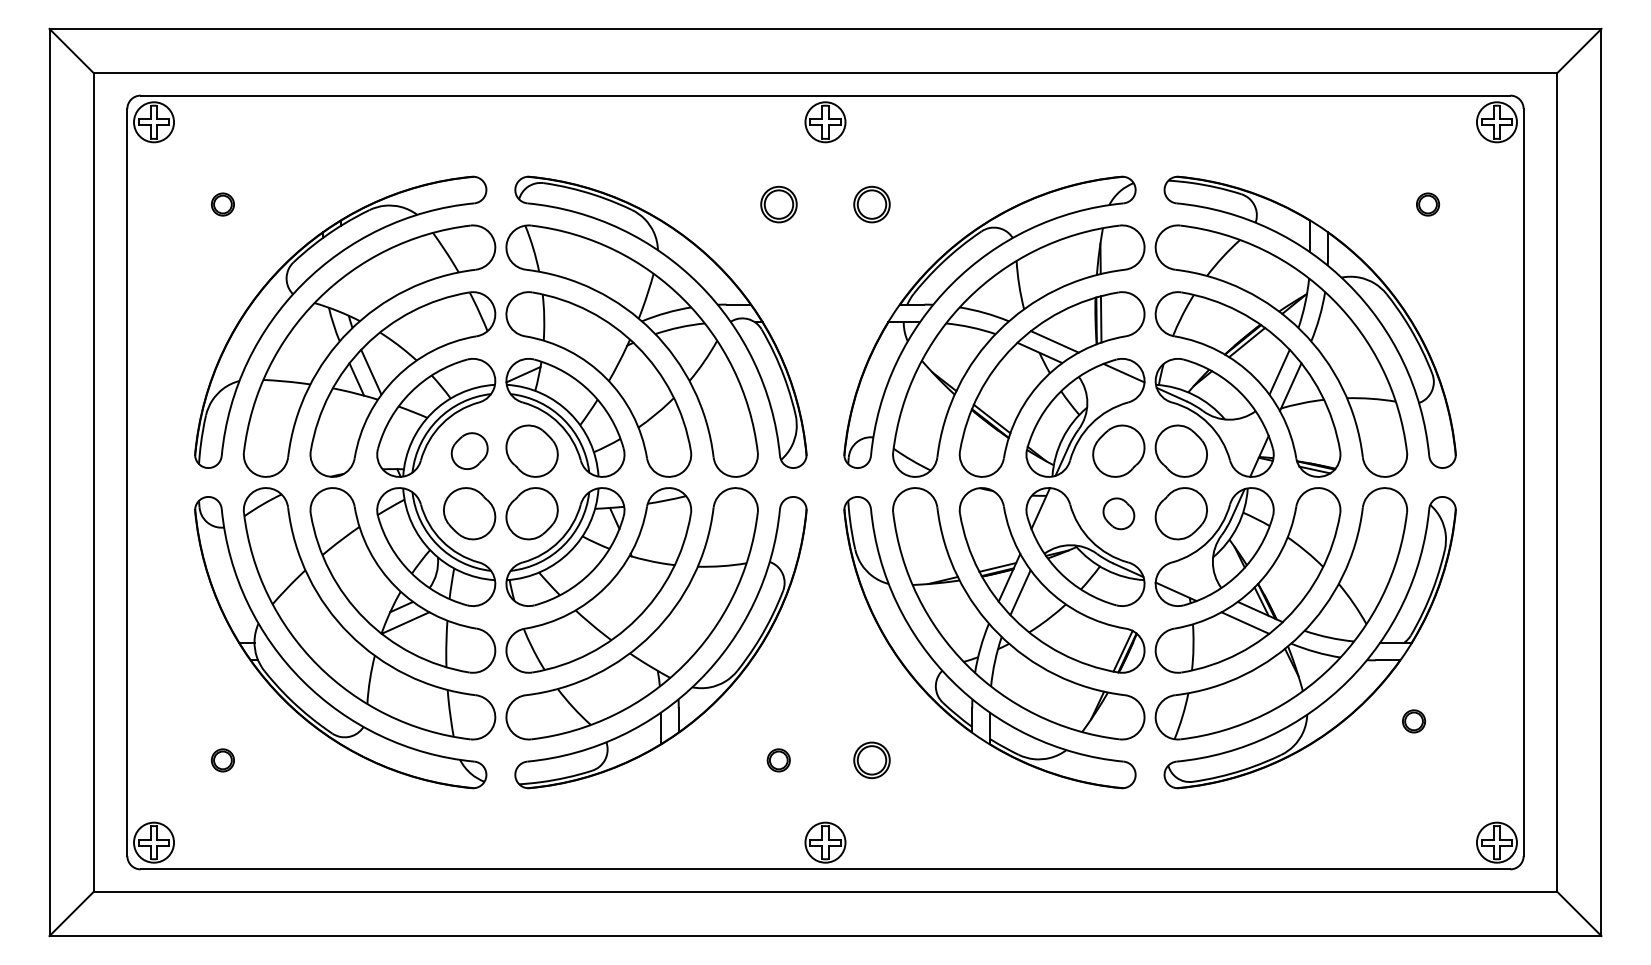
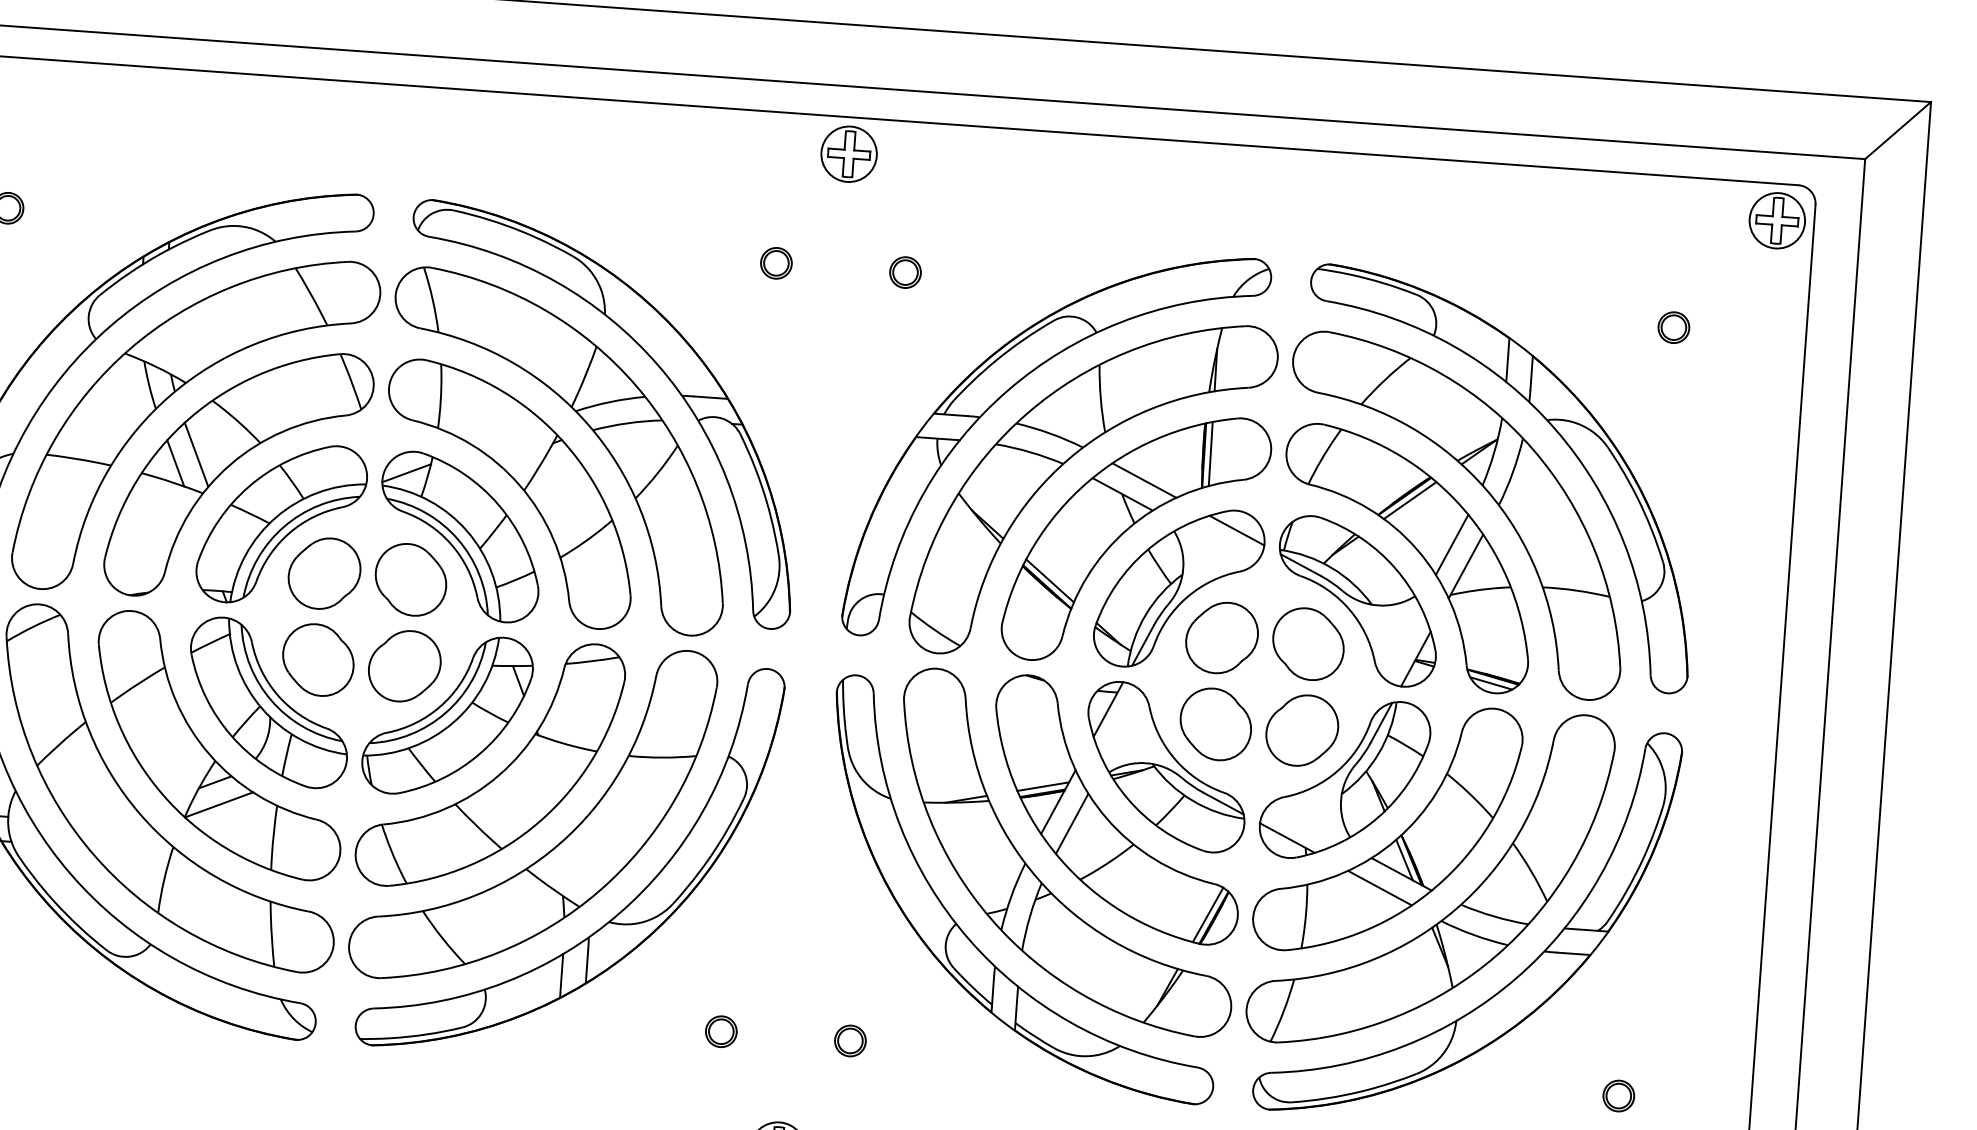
part: (778, 204) -> (776, 263), size x0.62
part: (872, 204) -> (905, 272), size x0.62
part: (469, 450) -> (324, 572), size x1.43
part: (1118, 513) -> (1215, 724), size x1.67
part: (1413, 721) -> (1618, 1096), moved
part: (872, 760) -> (850, 1041), size x0.62

